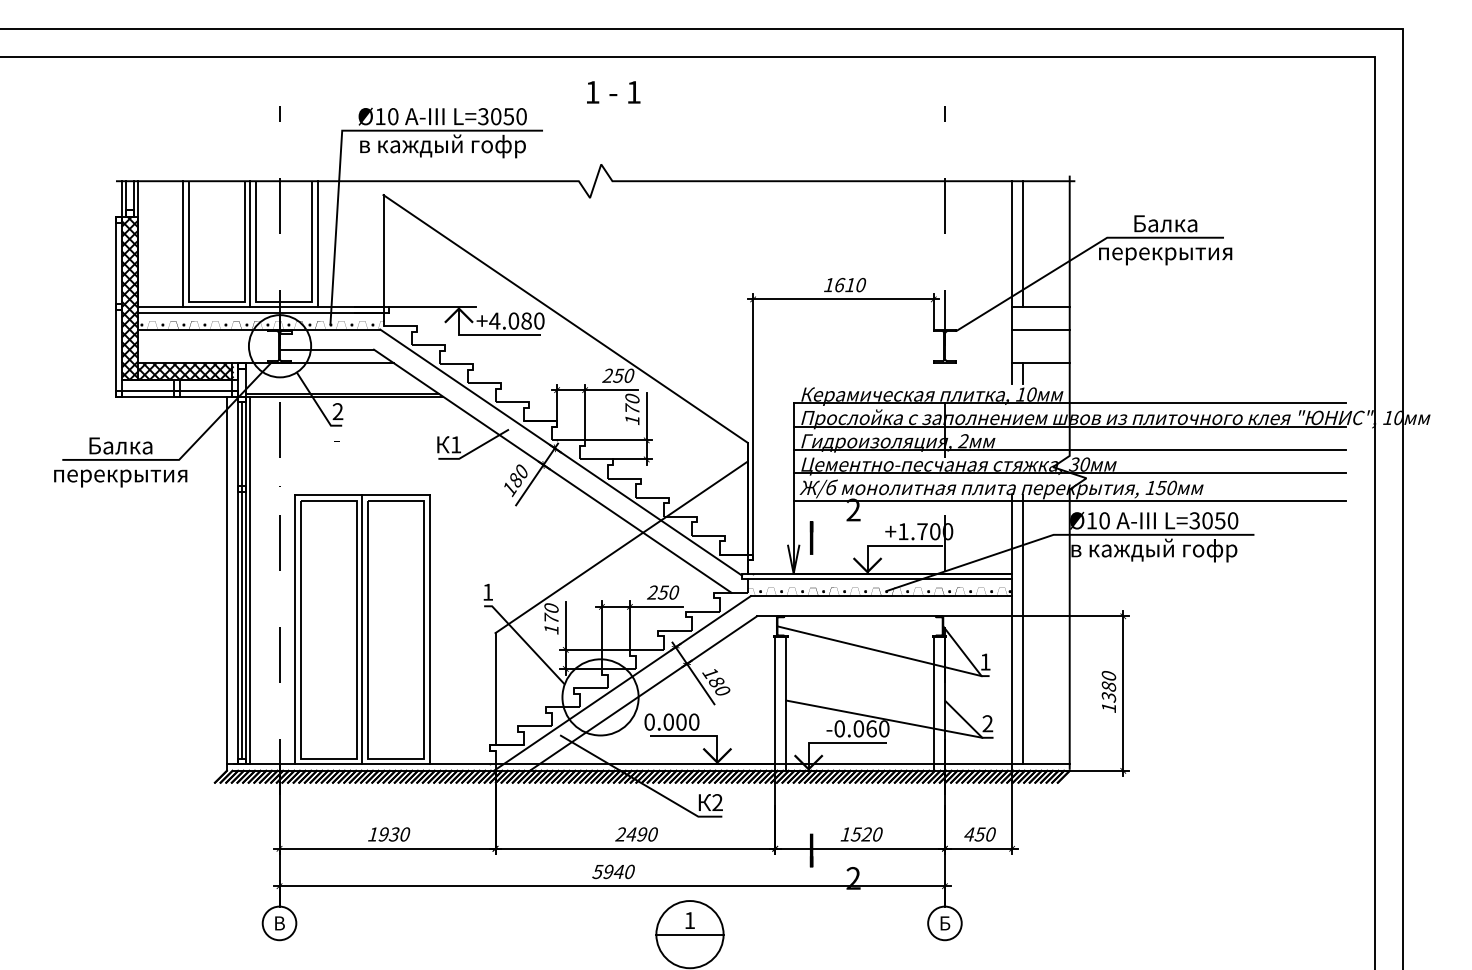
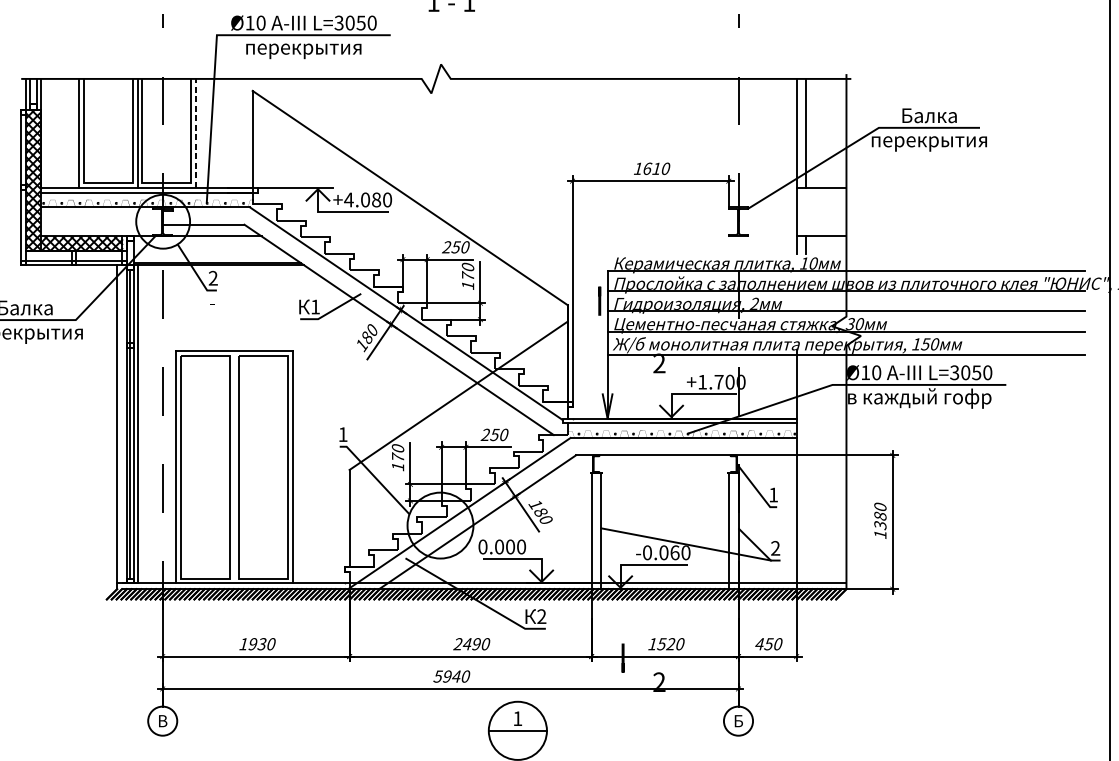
text: (442, 146) -> (303, 48), в каждый гофр -> перекрытия
line: (317, 244) -> (195, 133), solid -> dashed
line: (1040, 329) -> (821, 207), removed
line: (811, 537) -> (599, 300), moved
line: (362, 629) -> (234, 466), removed
line: (1023, 629) -> (806, 466), removed
line: (879, 651) -> (681, 485), removed

